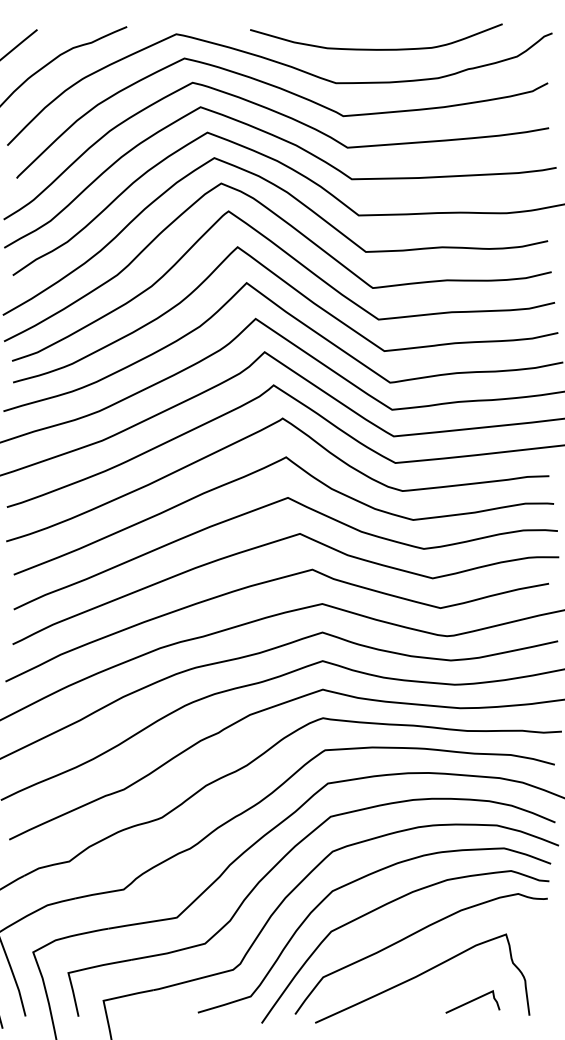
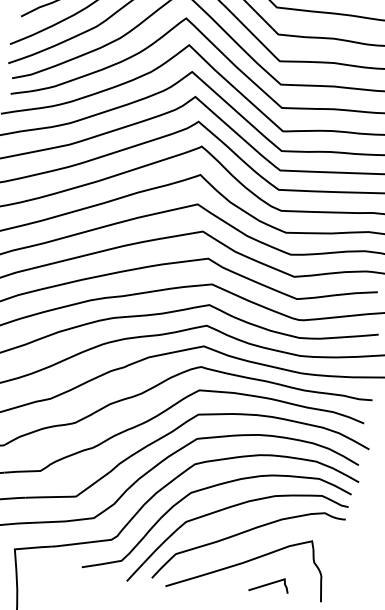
line: (472, 1001) -> (268, 584), moved

